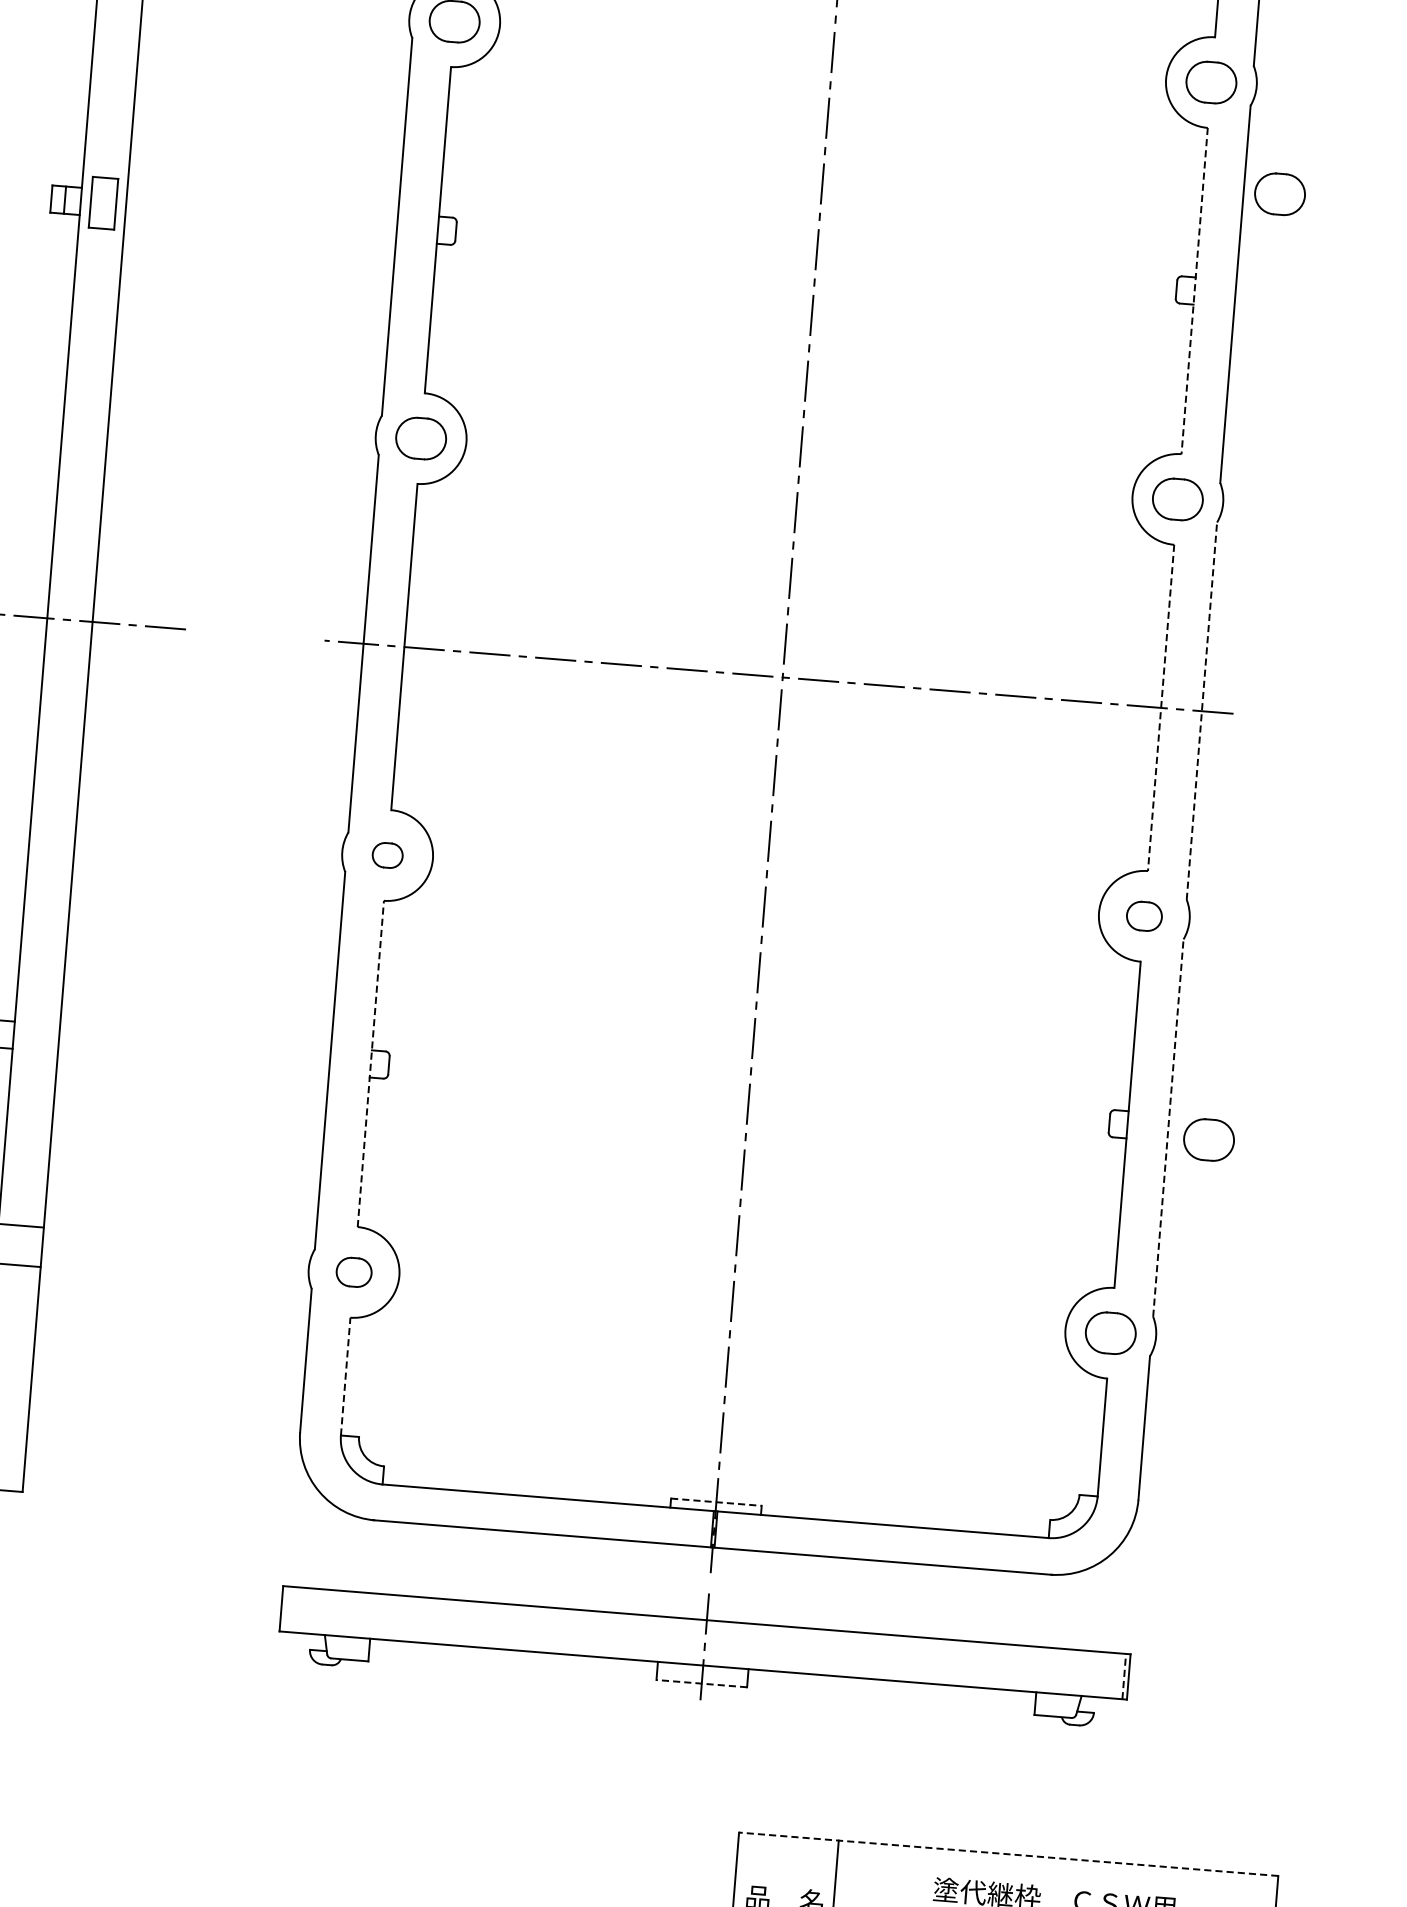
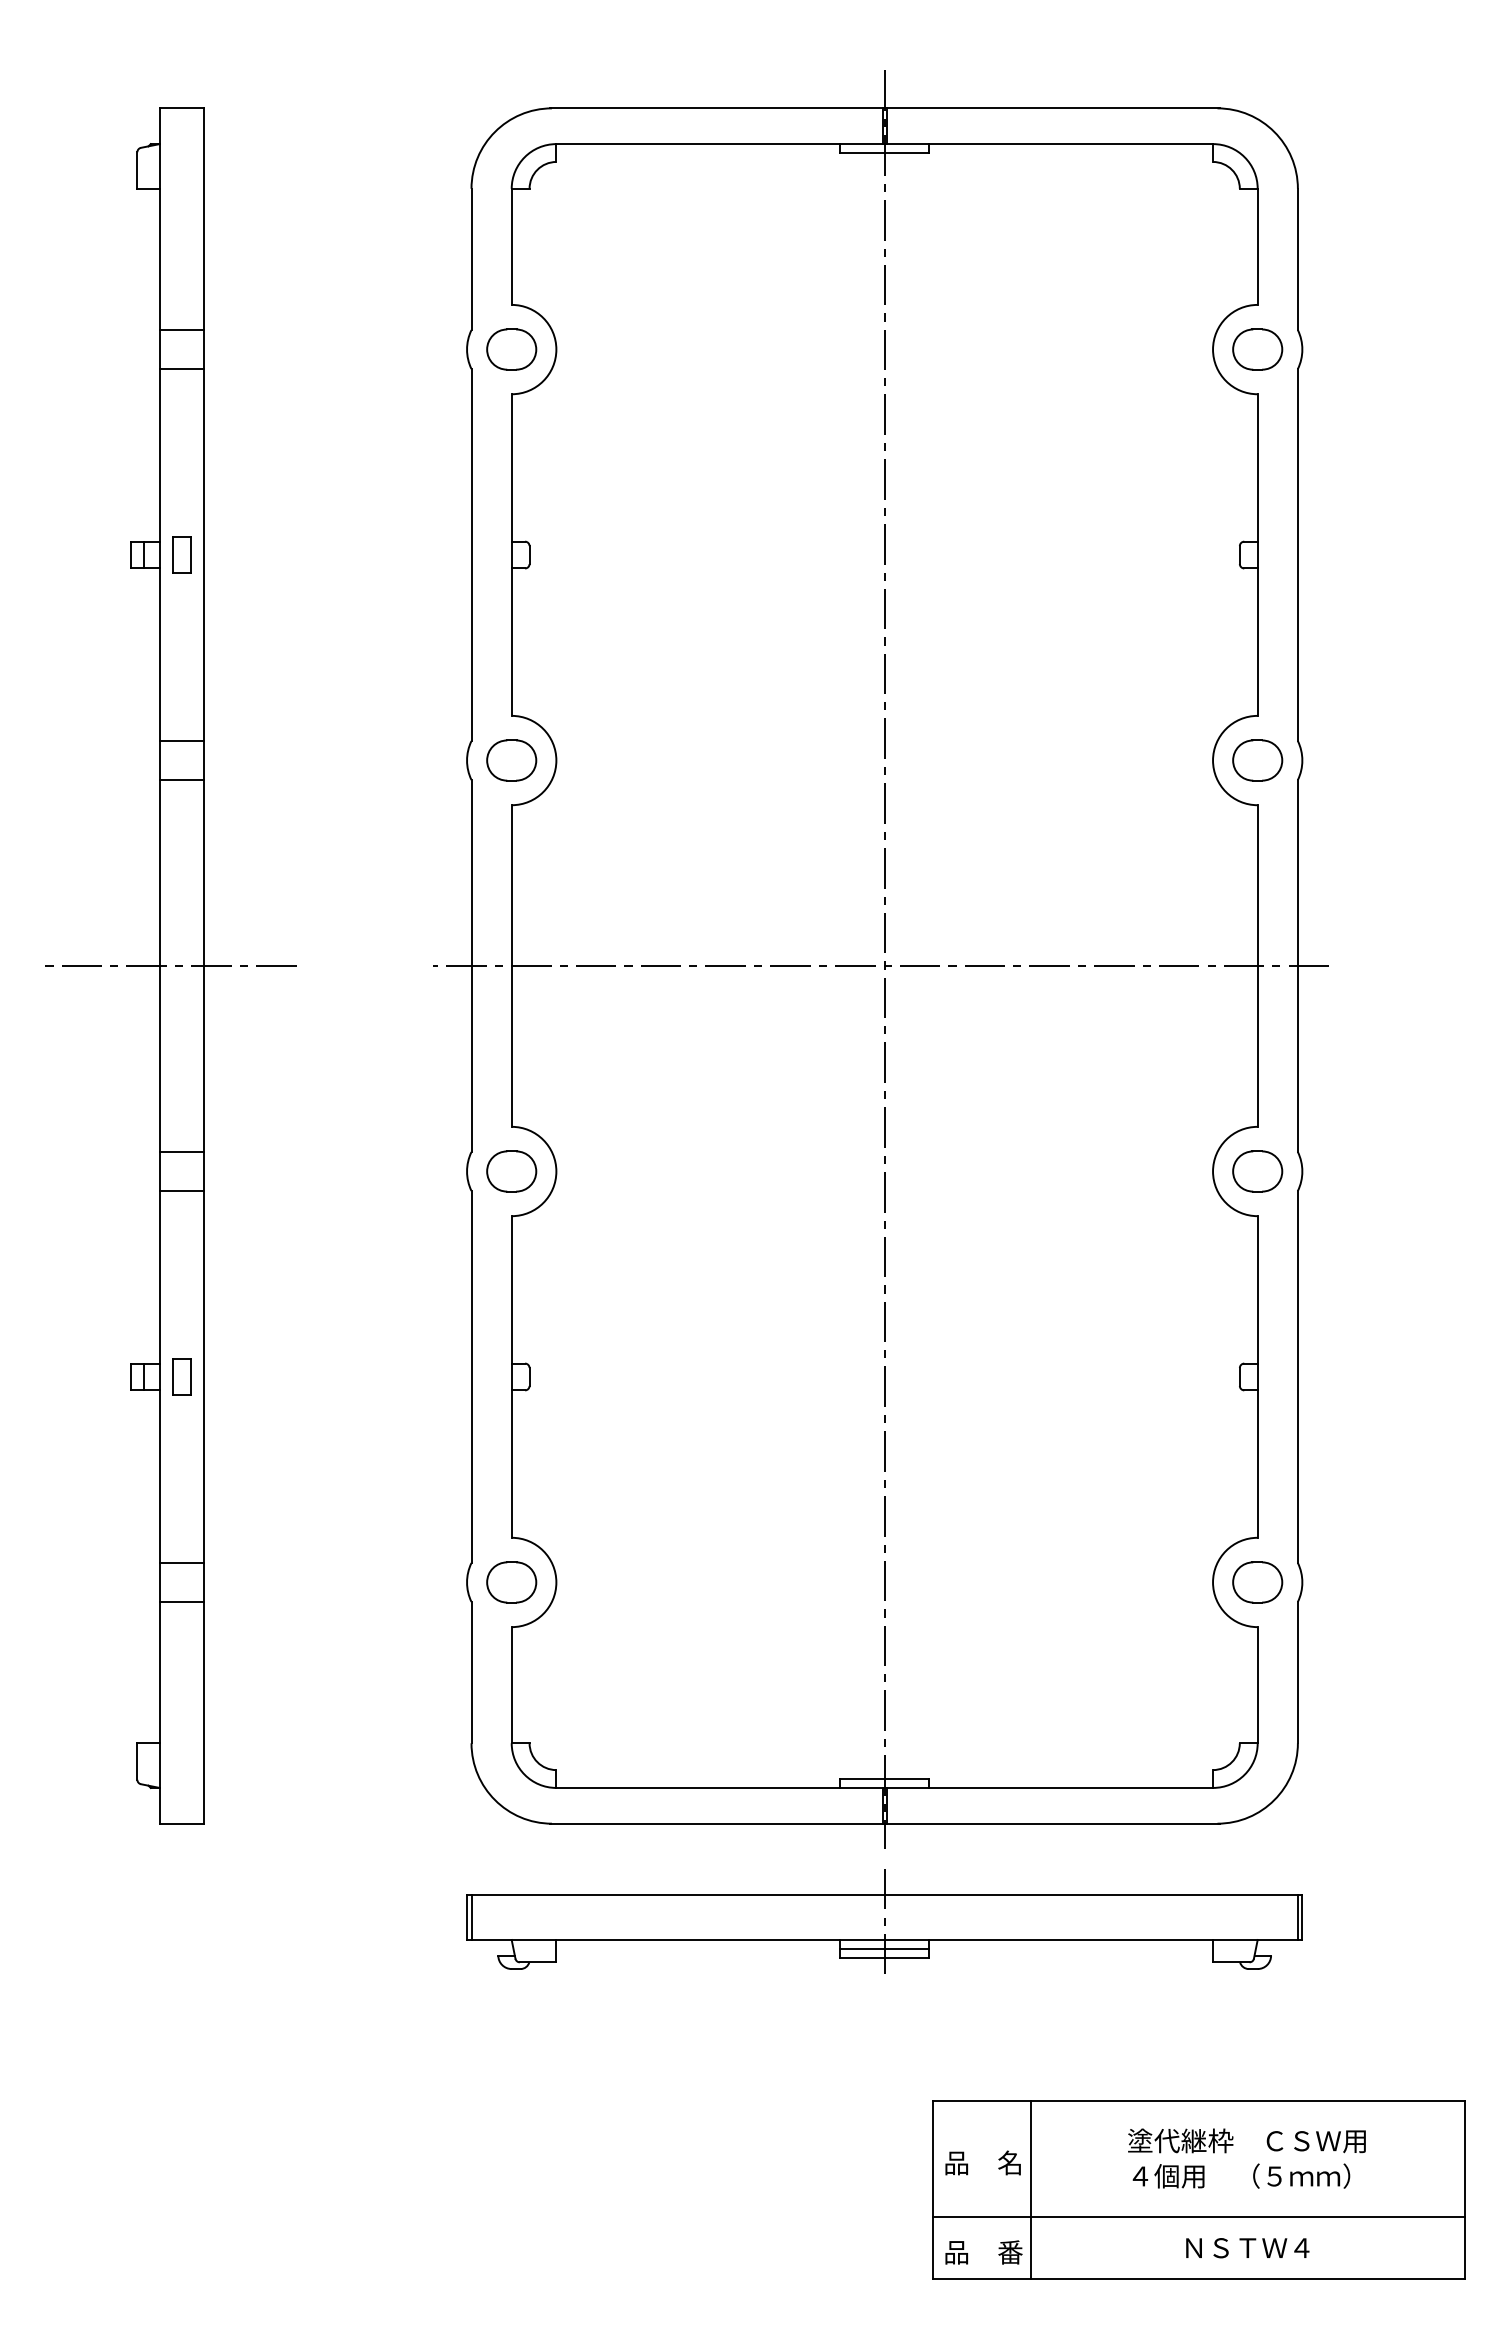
line: (118, 14) -> (181, 369), added
part: (1279, 194) -> (1333, 453), removed
part: (102, 202) -> (181, 554), size x0.71
line: (1194, 291) -> (1257, 555), dashed -> solid
line: (87, 392) -> (181, 741), added
line: (84, 431) -> (181, 780), added
line: (1160, 708) -> (1257, 966), dashed -> solid
line: (1201, 710) -> (1297, 965), dashed -> solid
line: (54, 809) -> (181, 1152), added
line: (51, 847) -> (181, 1190), added
part: (387, 855) -> (511, 1171), size x1.67
part: (1144, 916) -> (1257, 1171), size x1.43
part: (35, 1036) -> (181, 1376), added
line: (370, 1063) -> (511, 1376), dashed -> solid
line: (1168, 1127) -> (1297, 1376), dashed -> solid
part: (1208, 1140) -> (1338, 1385), removed
part: (353, 1272) -> (511, 1582), size x1.43
line: (345, 1375) -> (511, 1684), dashed -> solid
line: (716, 1502) -> (884, 1779), dashed -> solid
line: (285, 1608) -> (471, 1917), added
line: (702, 1674) -> (884, 1948), added
line: (1123, 1676) -> (1297, 1917), dashed -> solid
line: (701, 1683) -> (884, 1957), dashed -> solid
line: (1008, 1853) -> (1198, 2100), dashed -> solid

